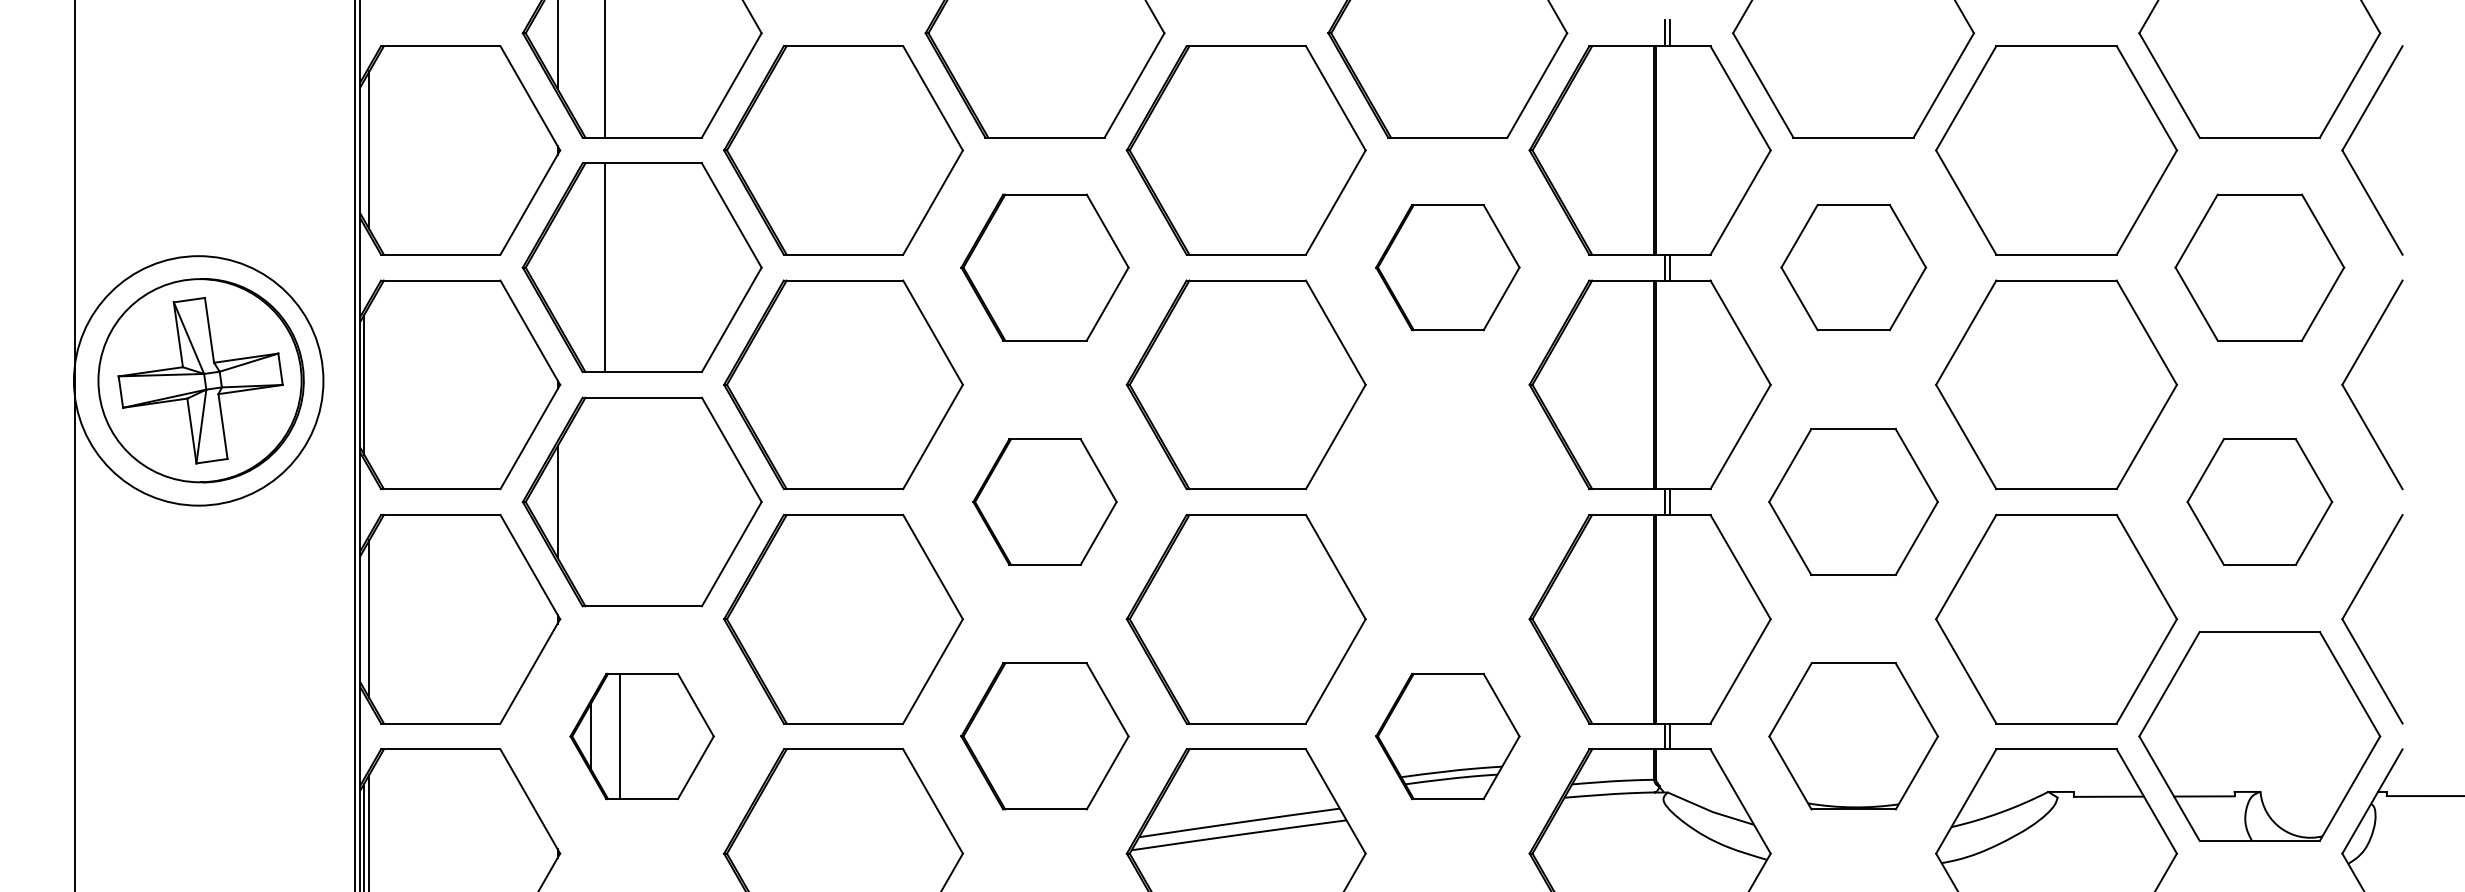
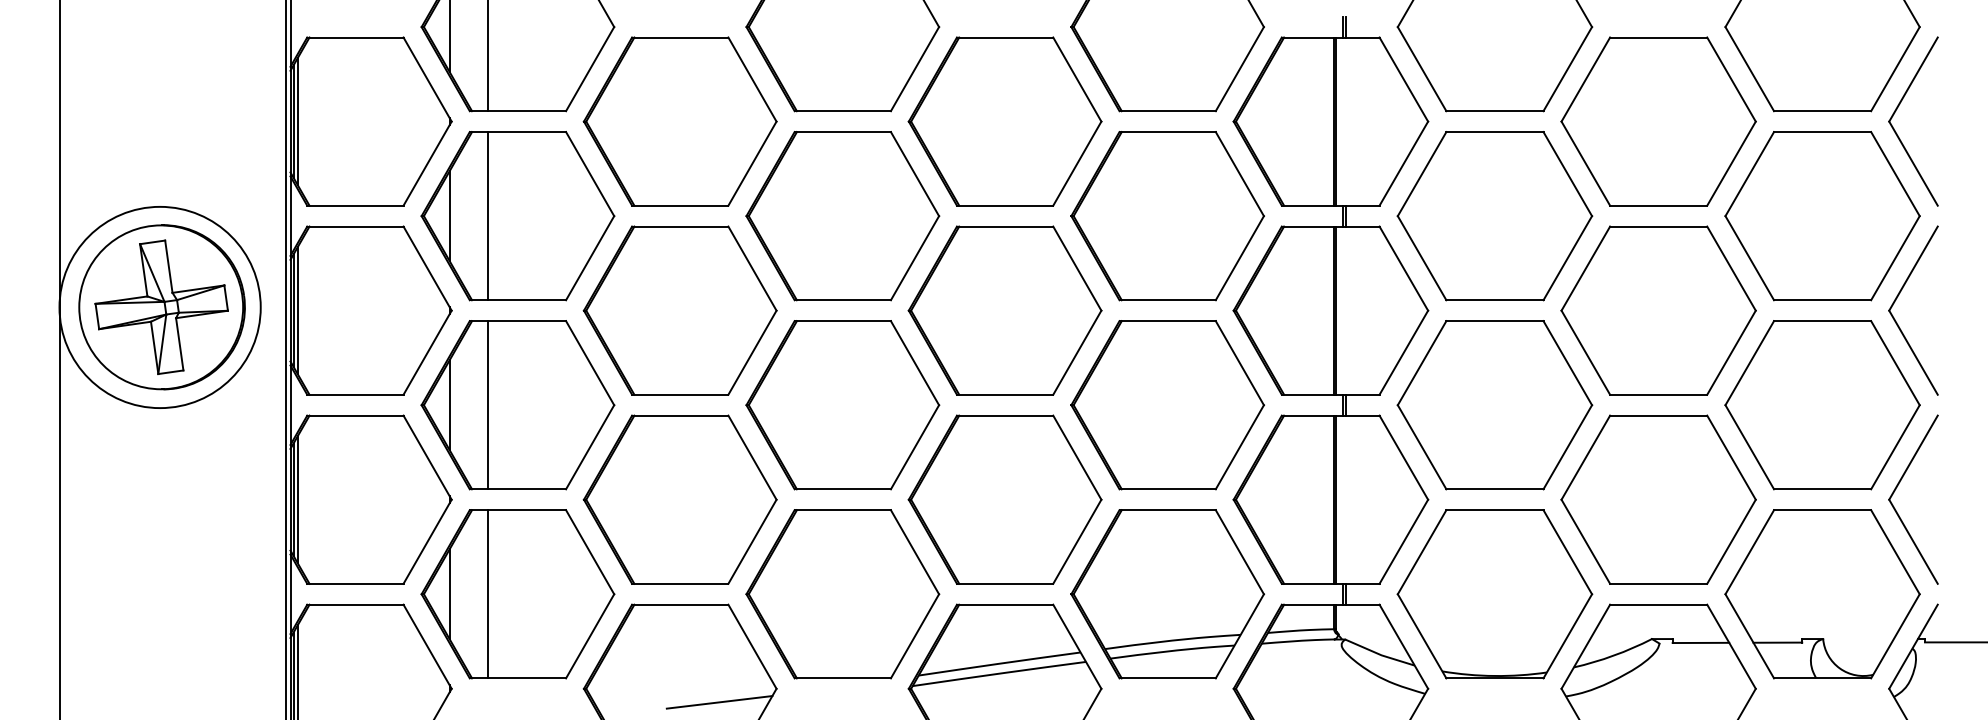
line: (364, 150) -> (293, 121), added
line: (557, 267) -> (449, 216), added
part: (1044, 267) -> (842, 216), size x1.43
part: (1447, 267) -> (1167, 216), size x1.67
part: (1853, 267) -> (1494, 216), size x1.67
part: (2259, 267) -> (1822, 216), size x1.43
line: (369, 384) -> (297, 310), added
line: (604, 501) -> (487, 404), added
part: (1044, 501) -> (842, 404), size x1.67
part: (1447, 501) -> (1167, 404), added
part: (1853, 501) -> (1494, 404), size x1.43
part: (2259, 501) -> (1822, 404), size x1.67
line: (364, 618) -> (293, 499), added
part: (641, 736) -> (517, 594), size x1.67
part: (1044, 736) -> (842, 594), size x1.43
part: (1447, 736) -> (1167, 594), size x1.67
part: (1853, 736) -> (1494, 594), size x1.43
line: (891, 870) -> (718, 702), added

